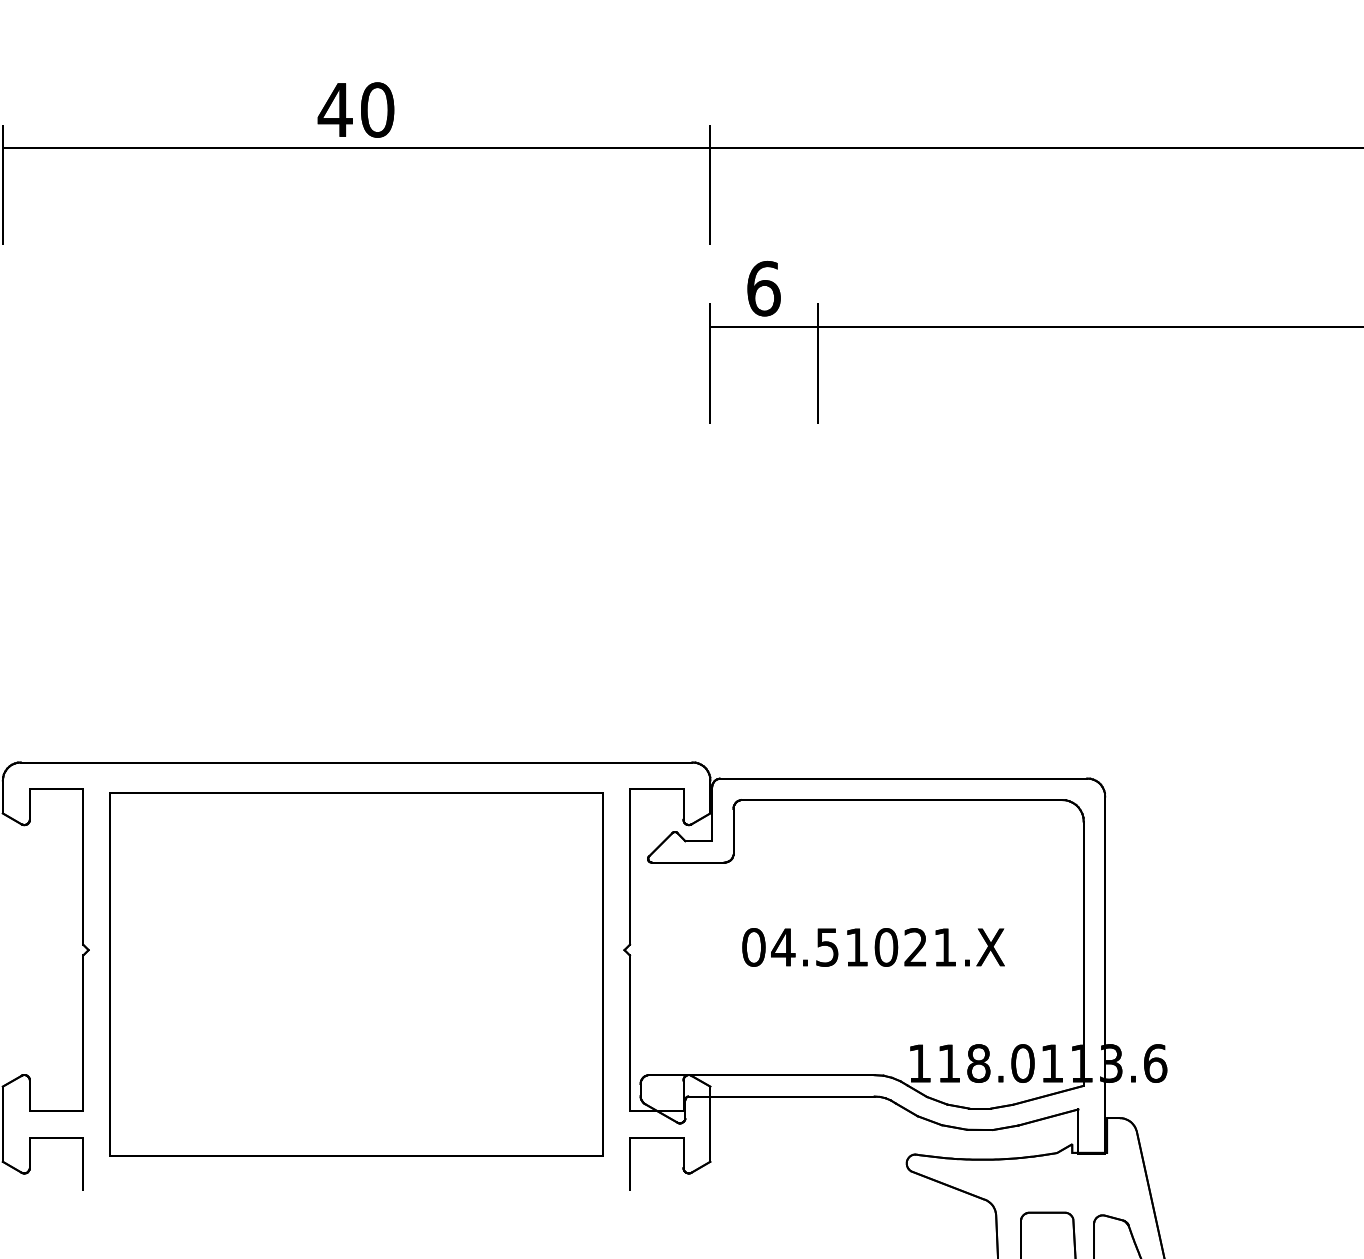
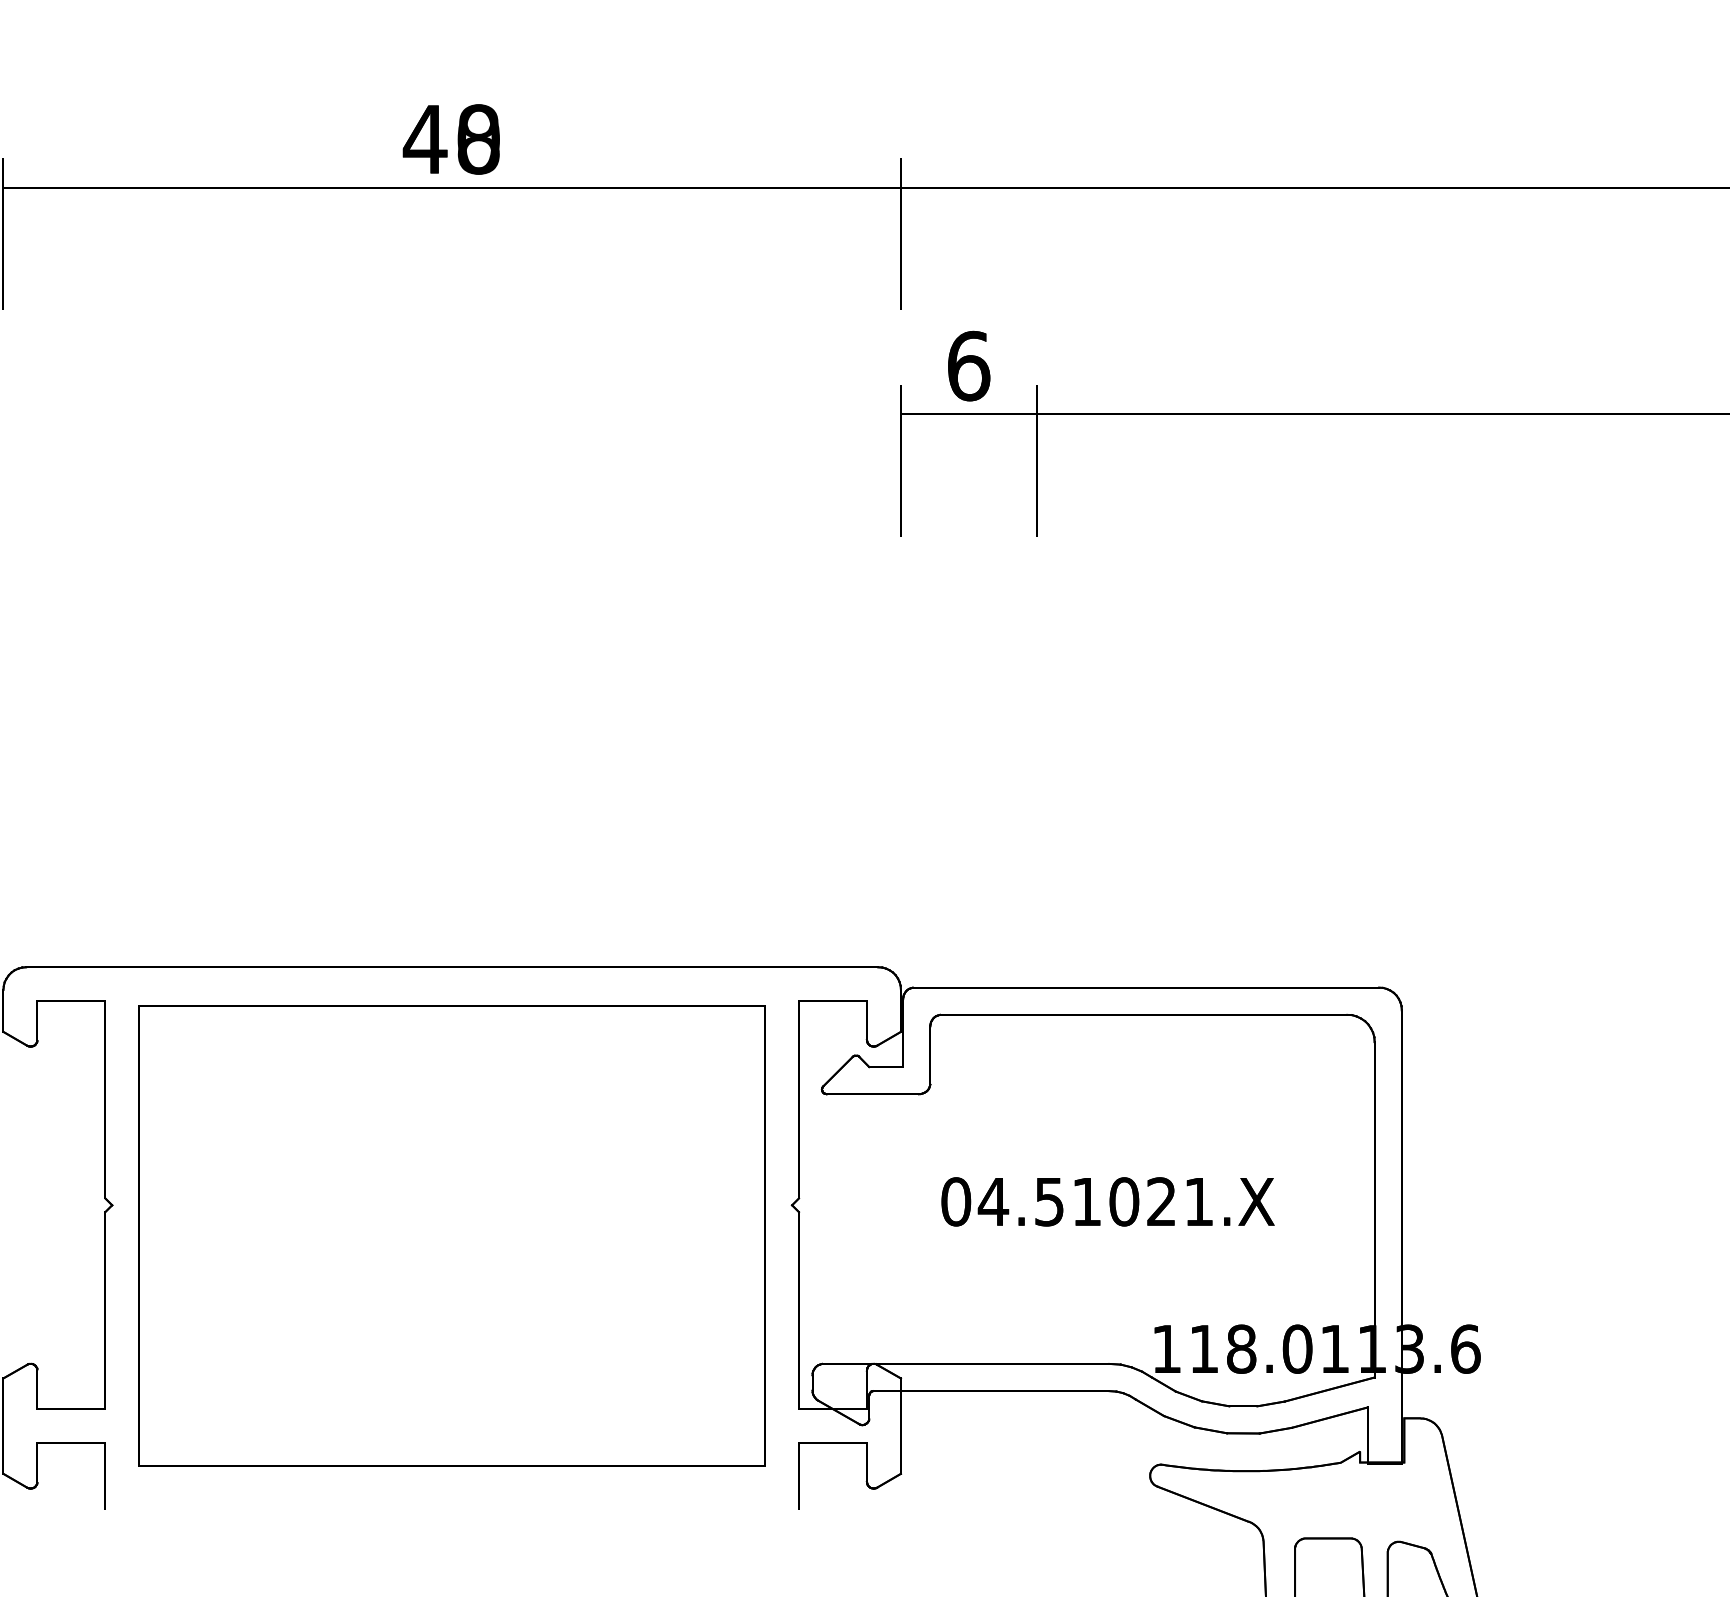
text: (377, 110) -> (478, 139), 40 -> 48

